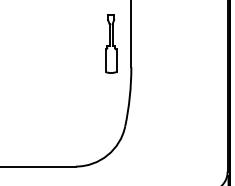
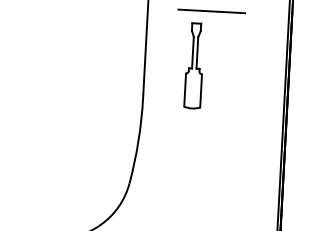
line: (174, 6) -> (211, 11), added
part: (111, 43) -> (195, 65), moved

